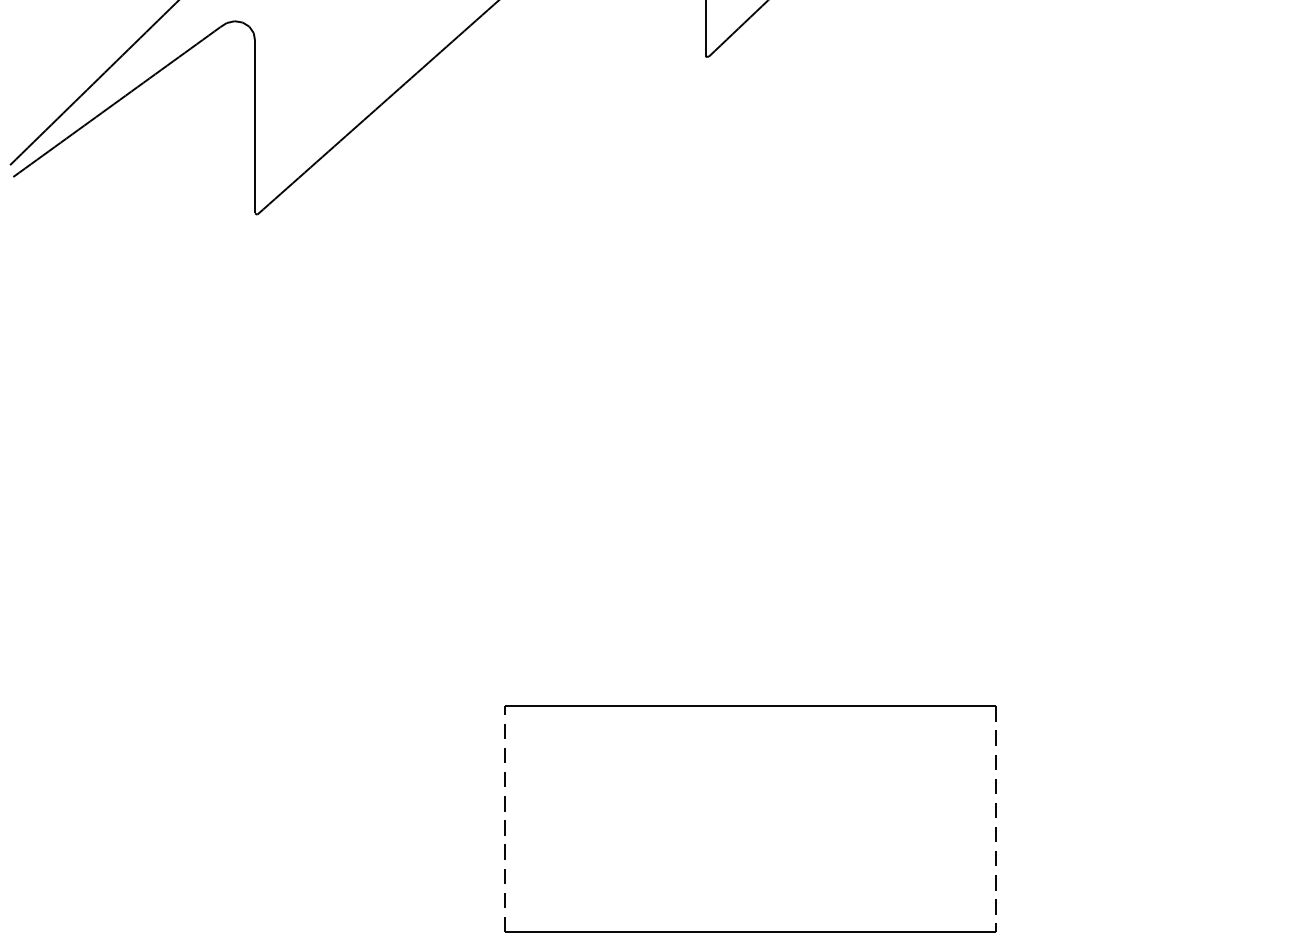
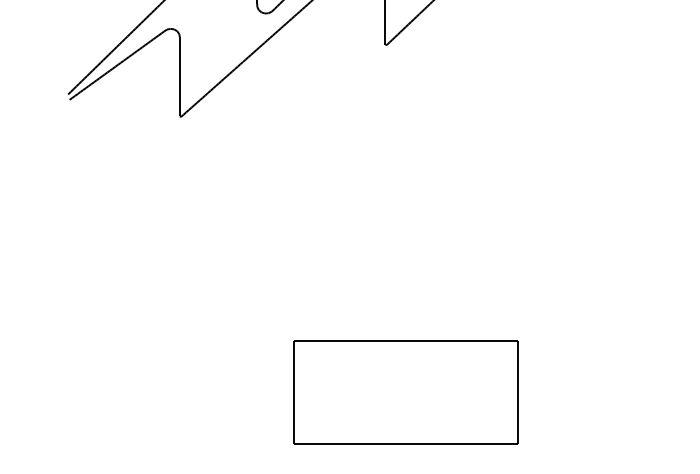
line: (504, 818) -> (293, 392), dashed -> solid
line: (995, 820) -> (517, 393), dashed -> solid

